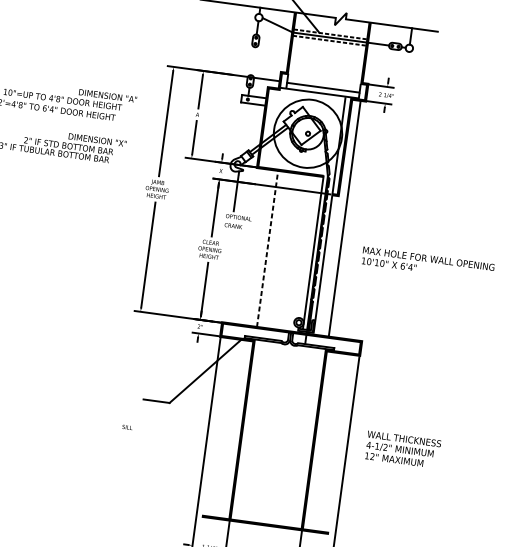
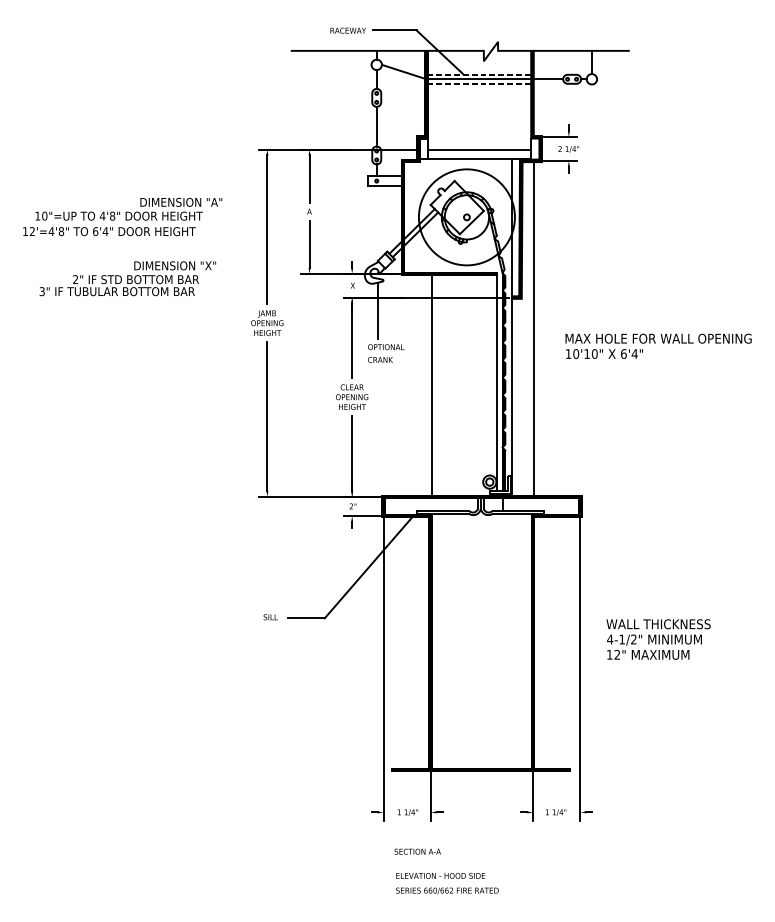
line: (252, 61) -> (376, 126), added
line: (267, 249) -> (432, 385), dashed -> solid
text: (428, 263) -> (658, 345), moved
text: (127, 427) -> (270, 617), moved

